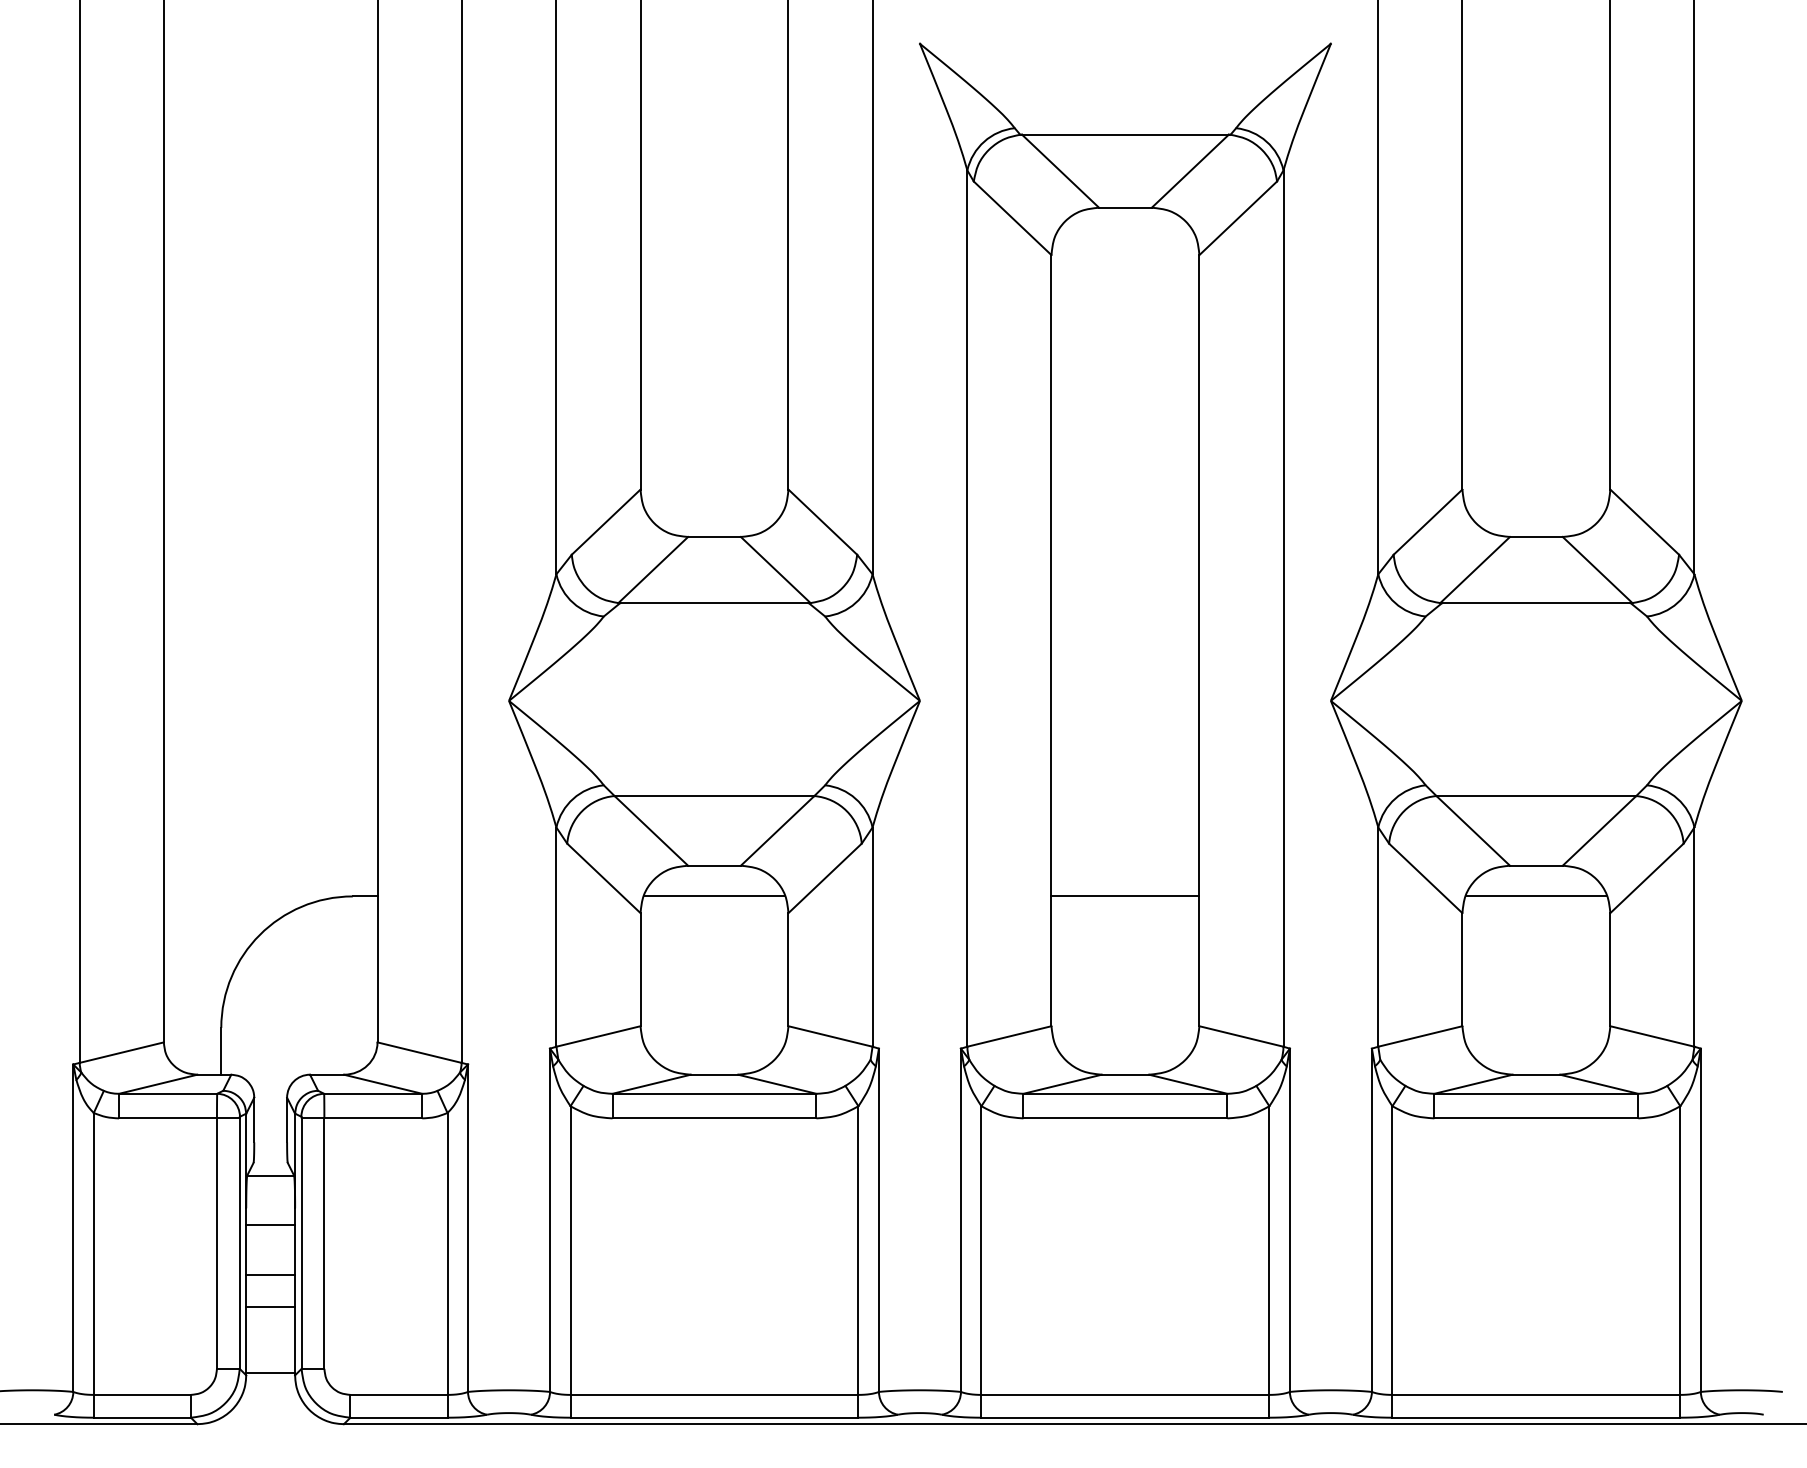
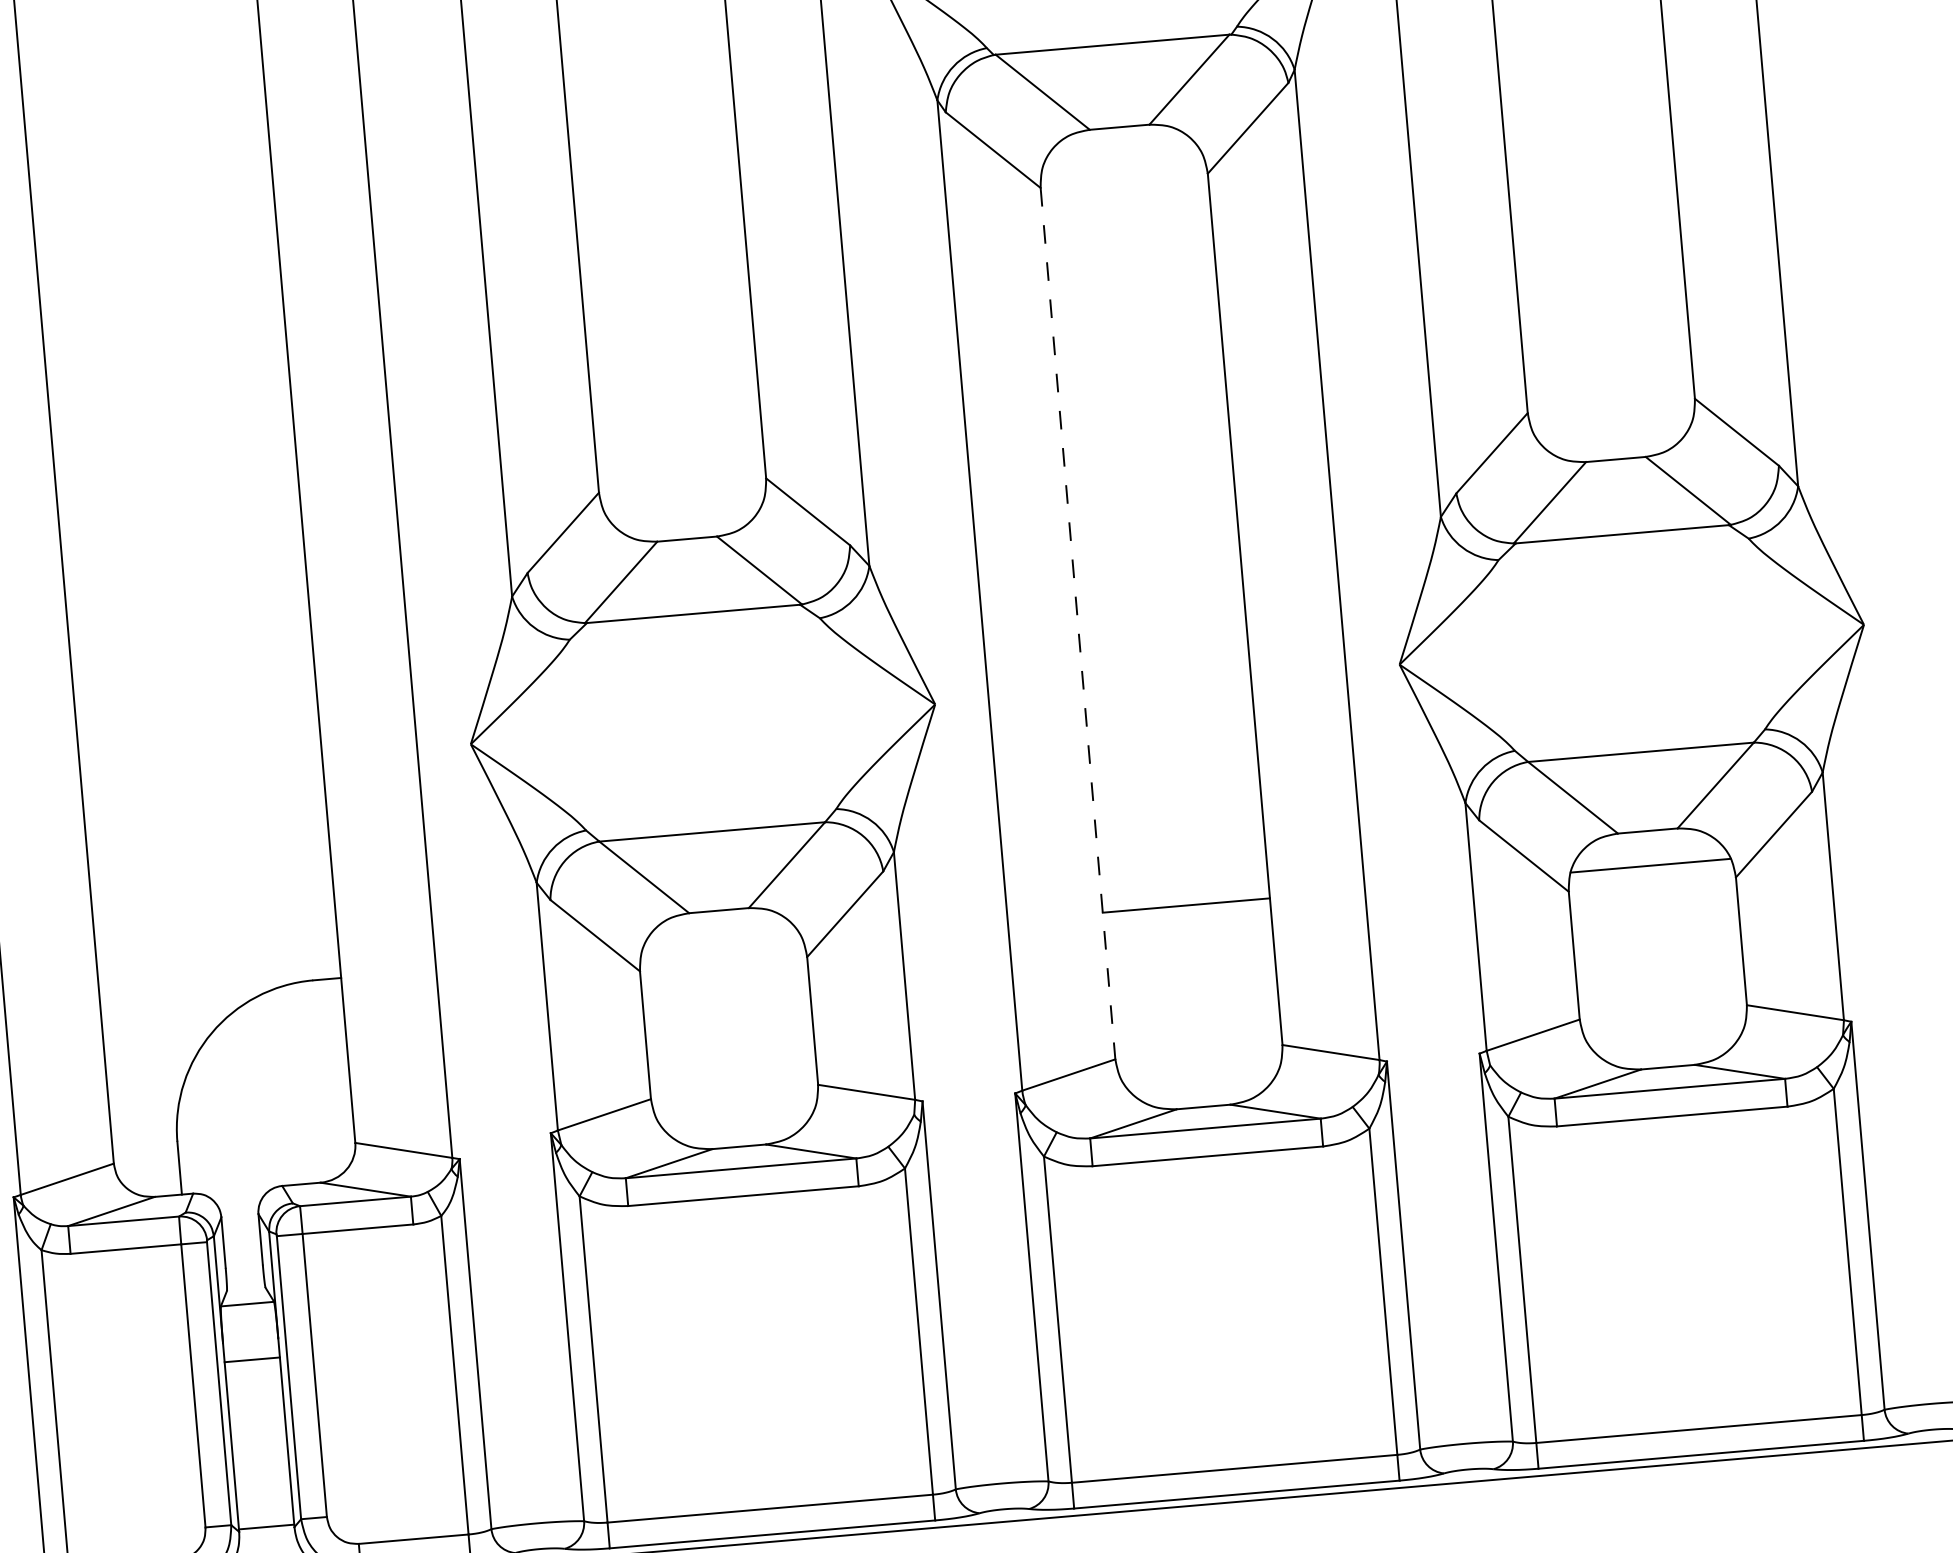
line: (1051, 640) -> (1078, 623), solid -> dashed
line: (714, 896) -> (721, 945), removed
line: (270, 1274) -> (256, 1415), removed
line: (270, 1307) -> (260, 1452), removed

